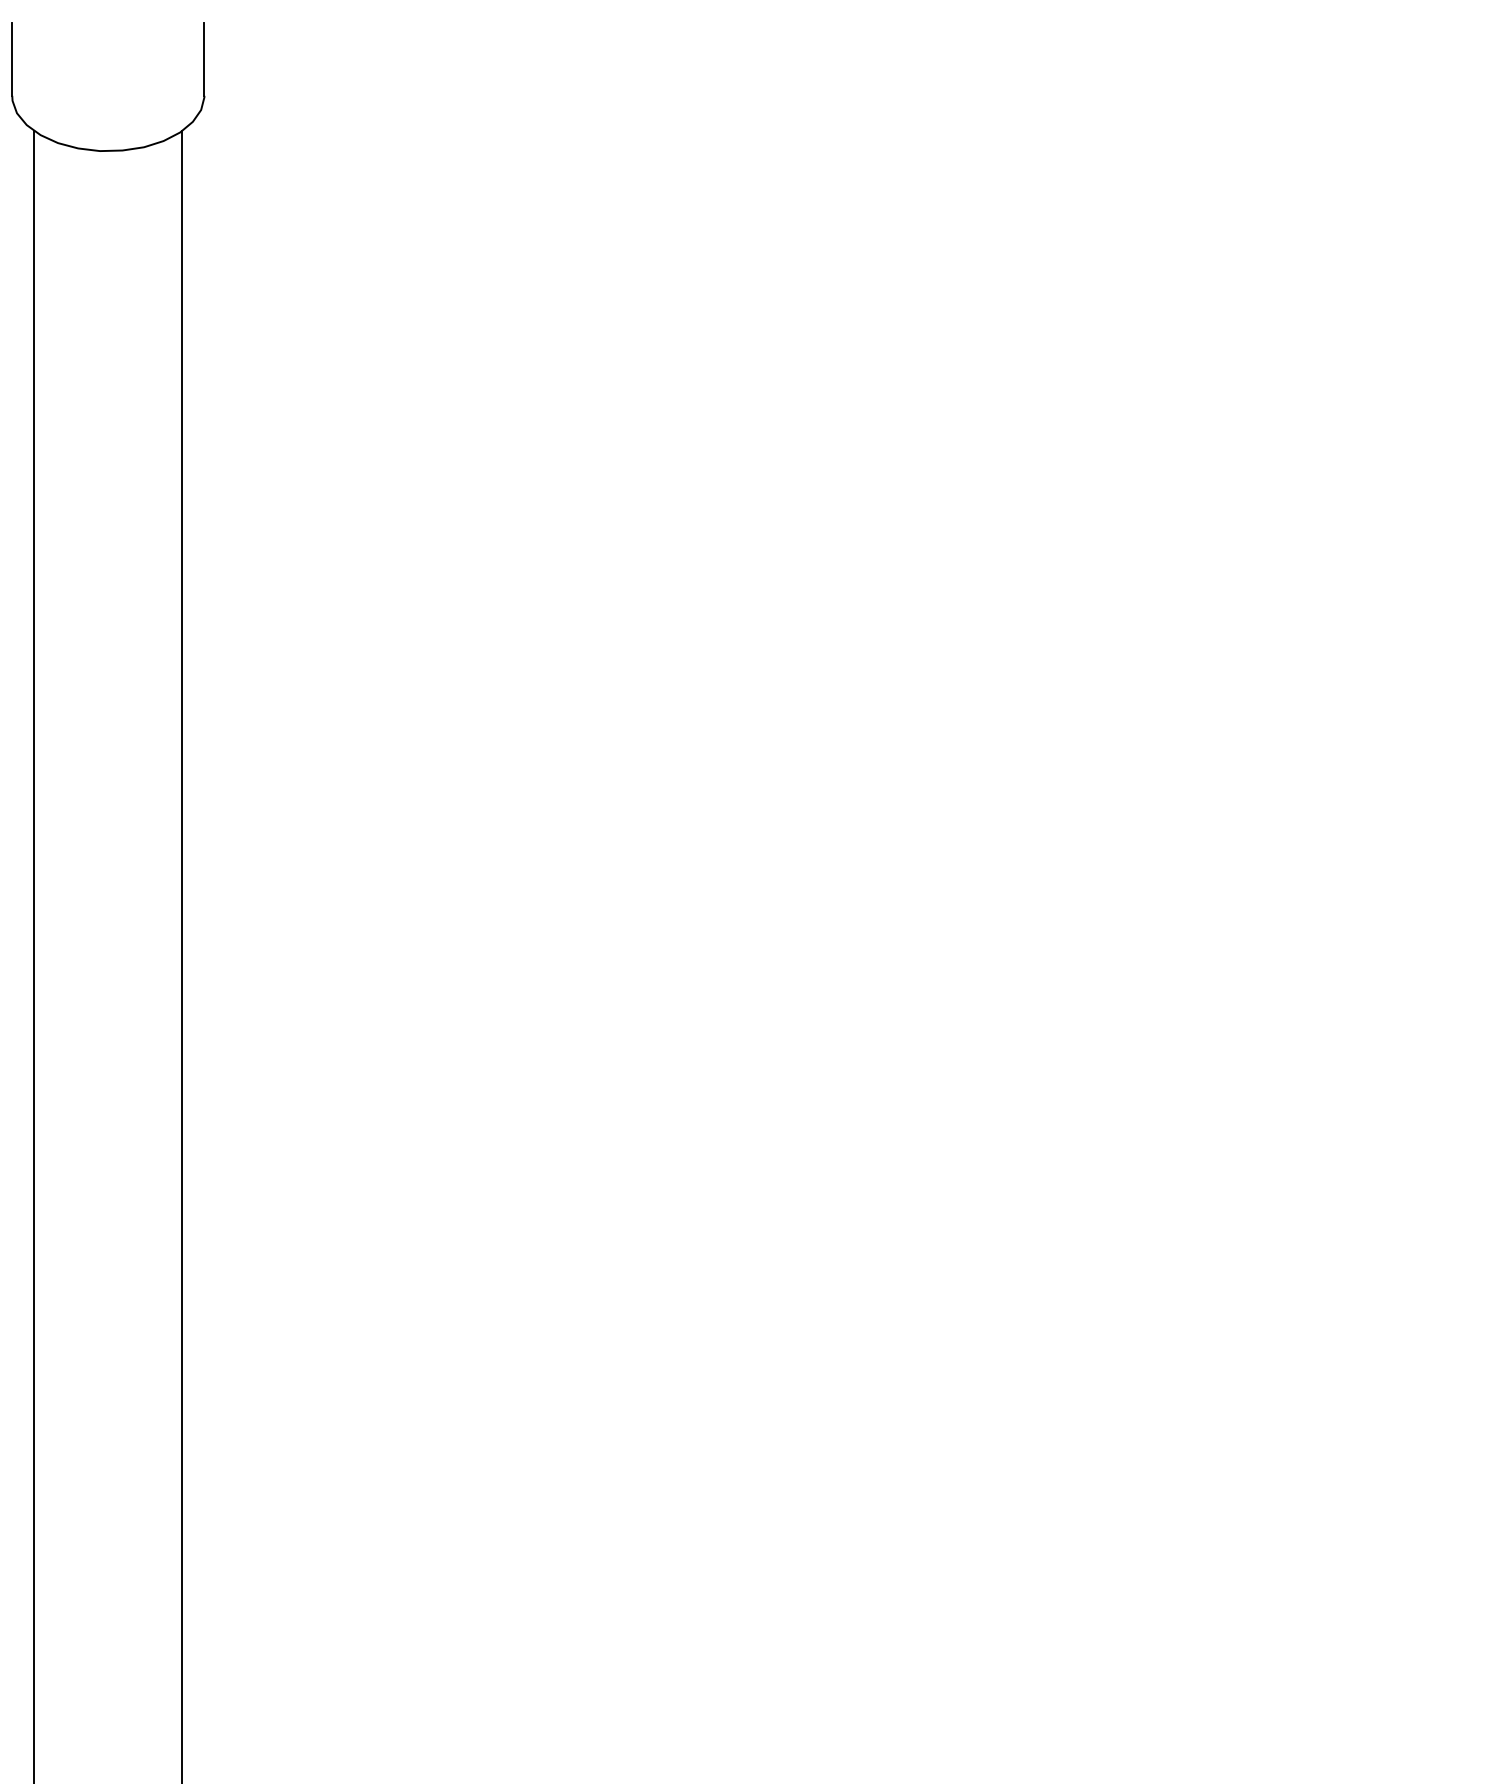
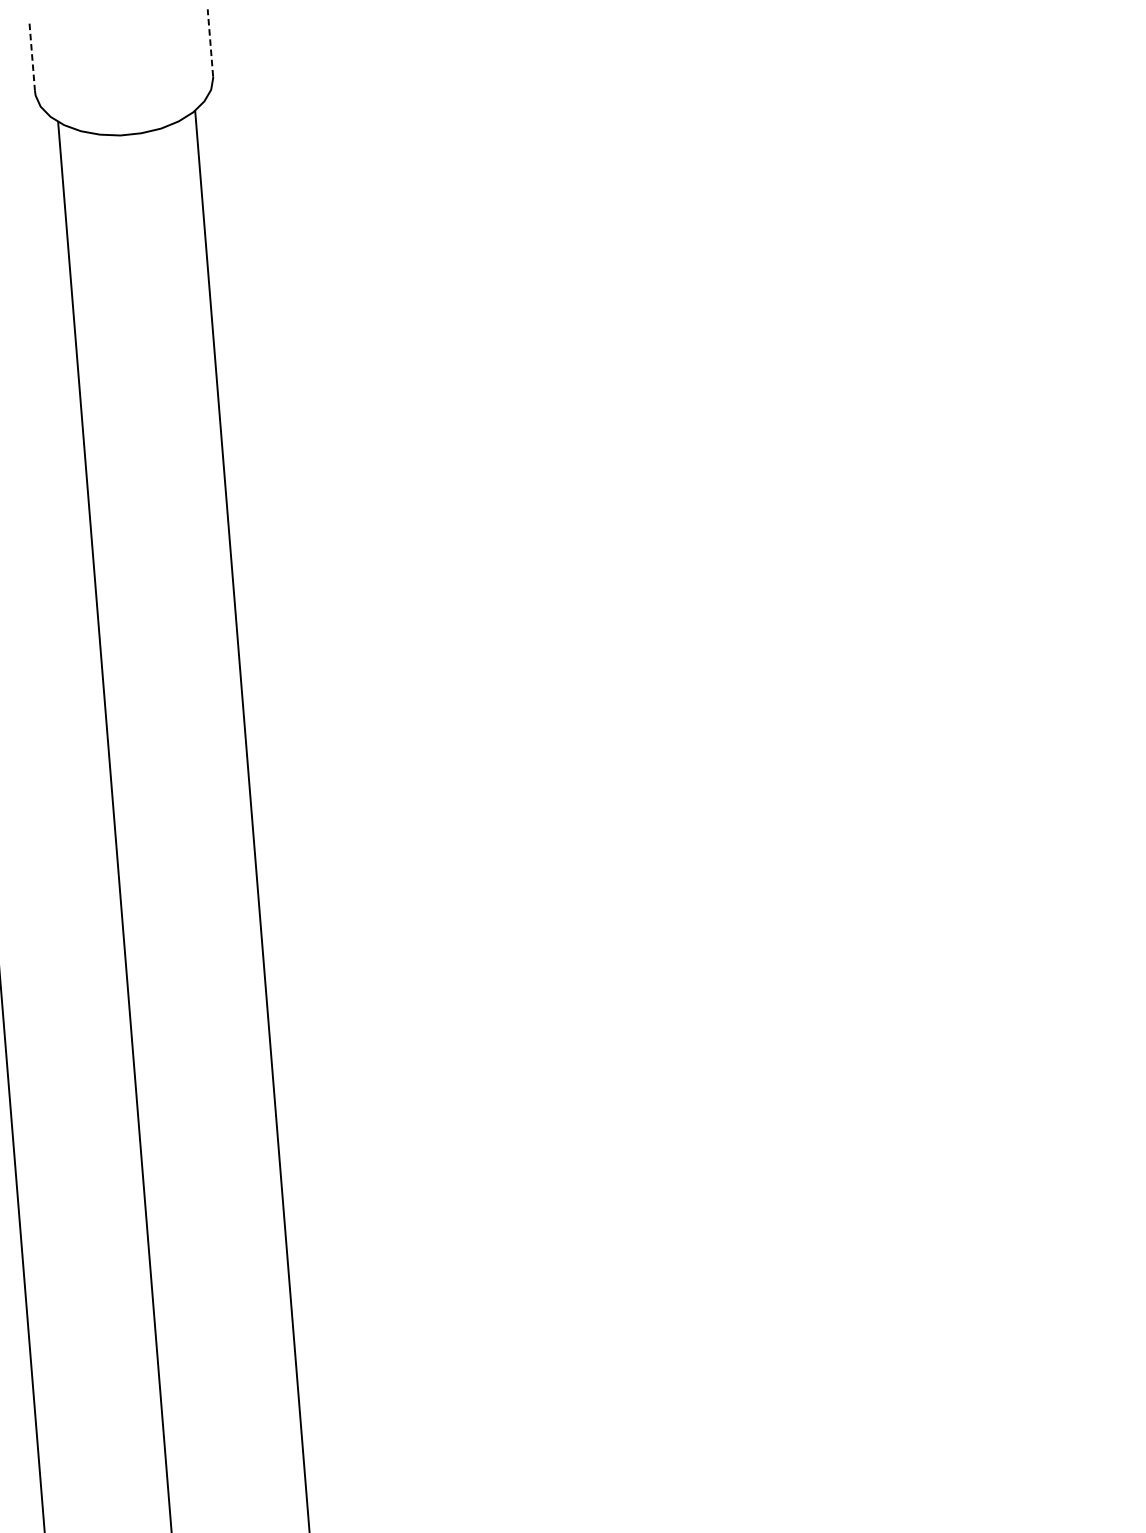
line: (204, 59) -> (210, 42), solid -> dashed
line: (12, 60) -> (32, 58), solid -> dashed

